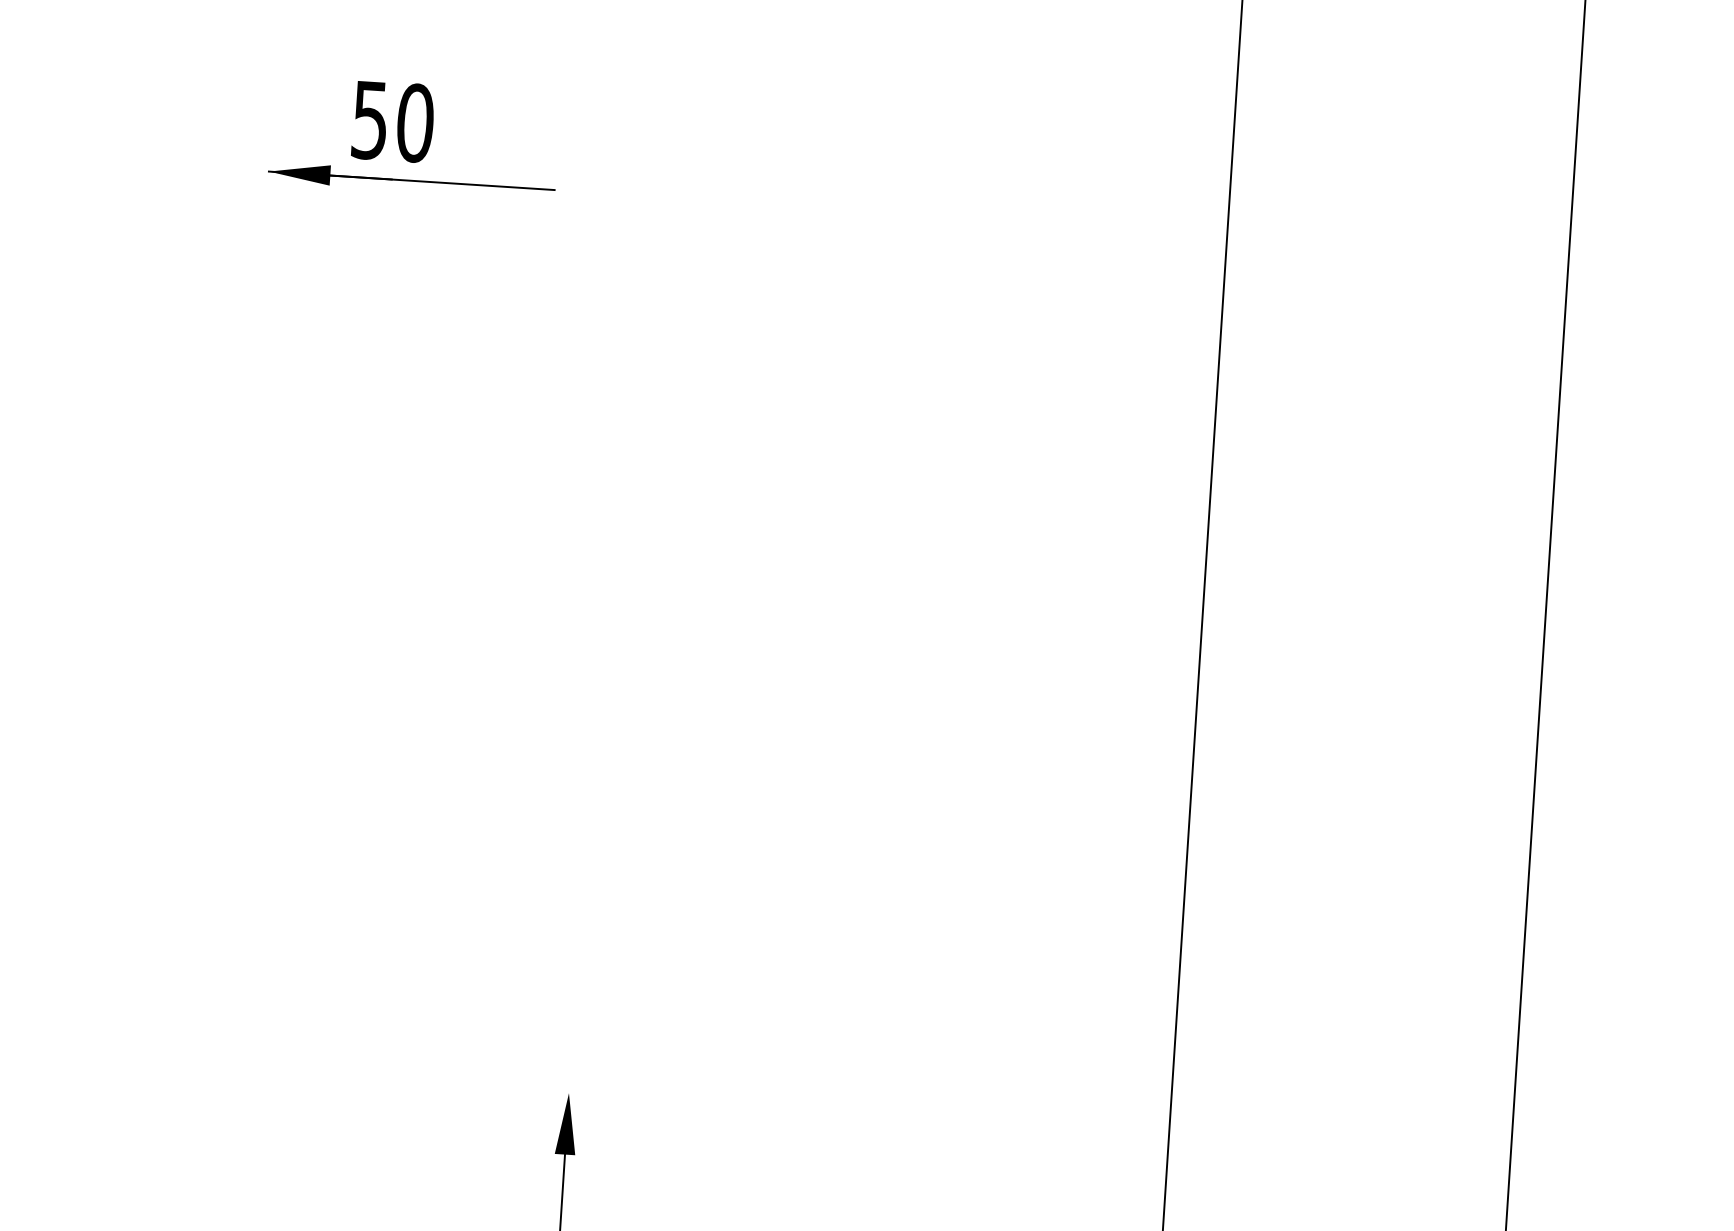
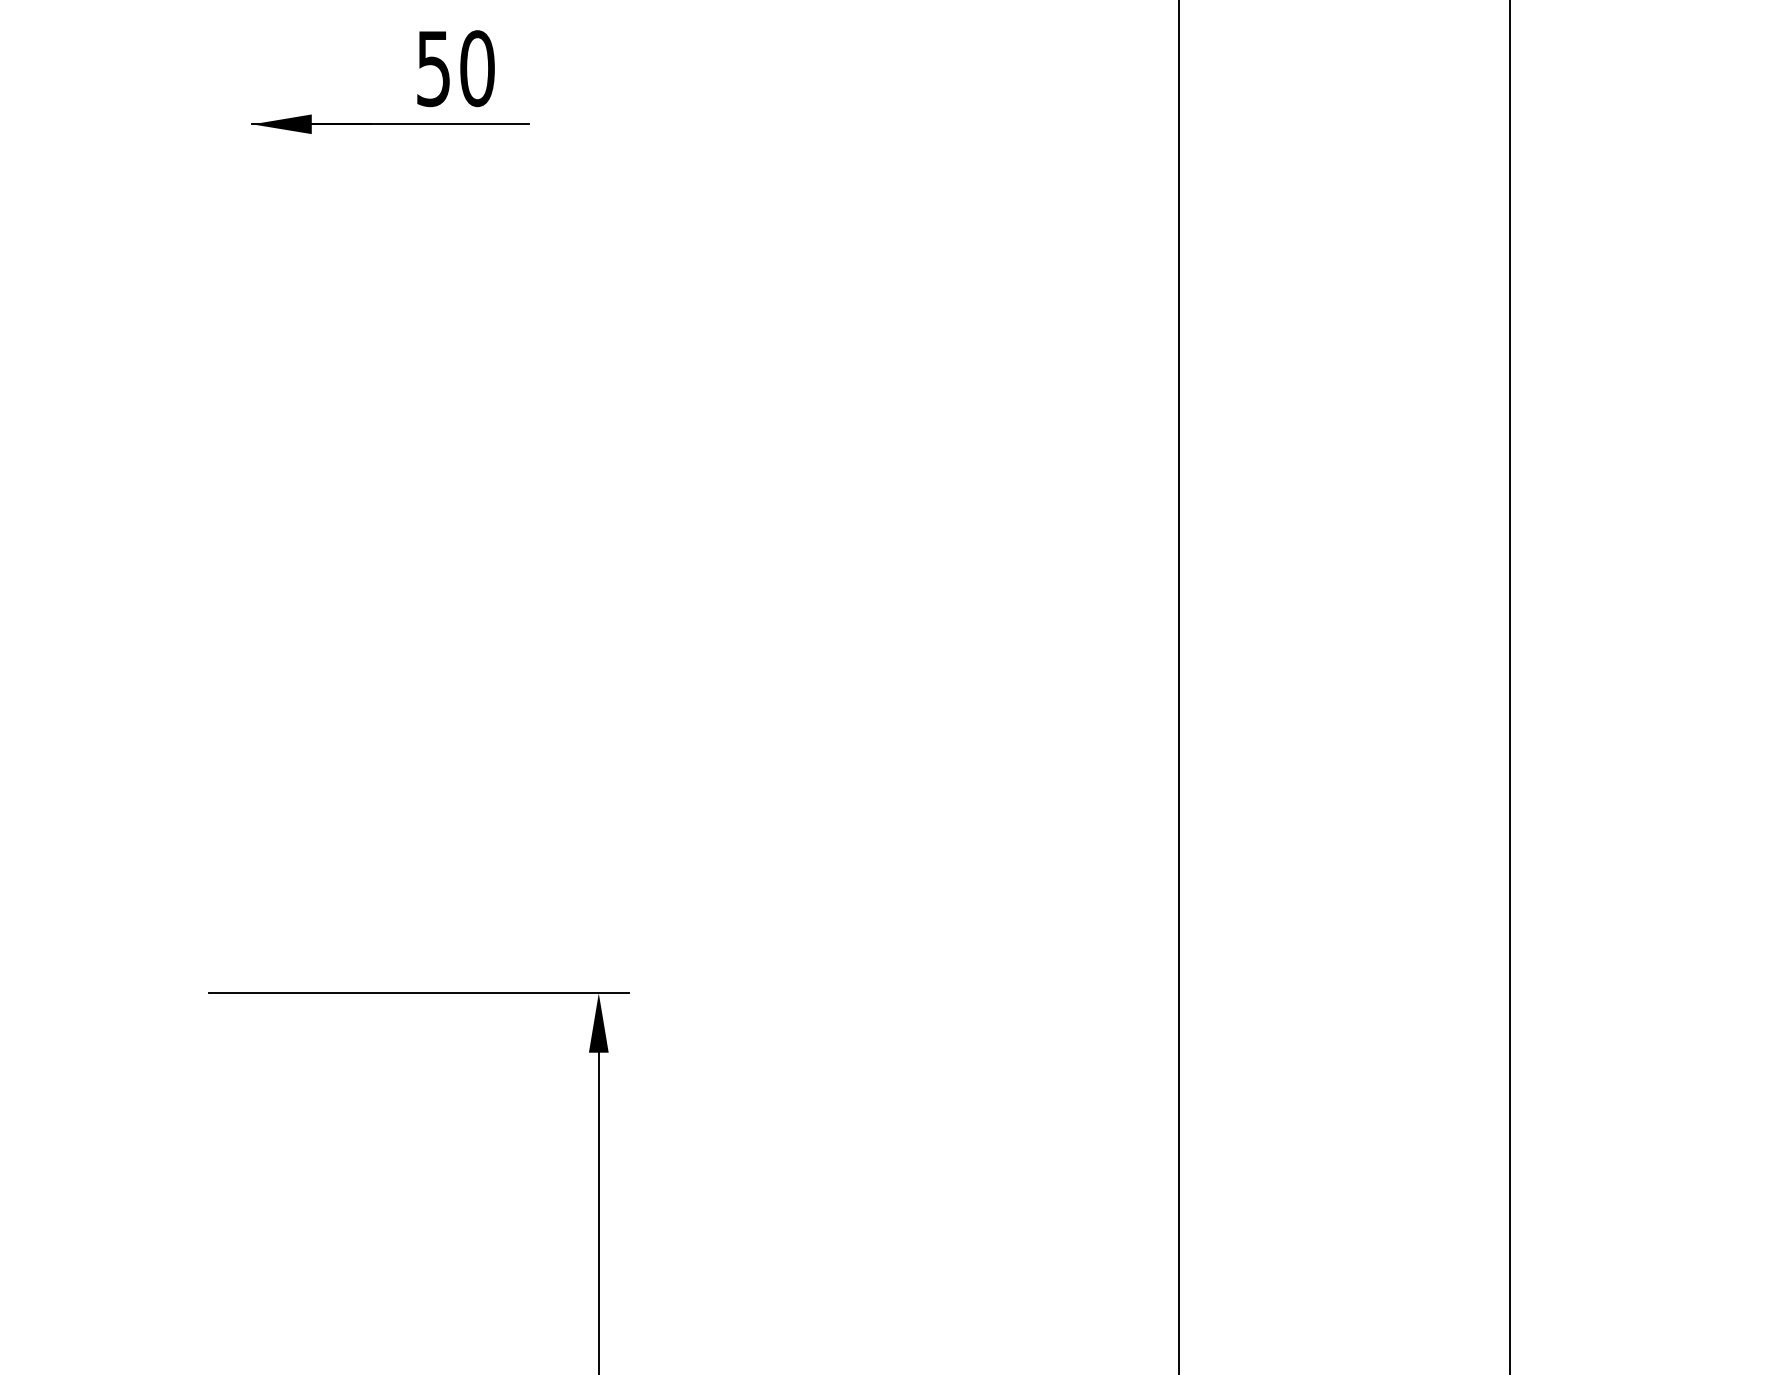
text: (392, 121) -> (455, 68), moved
line: (382, 1081) -> (418, 993), added

